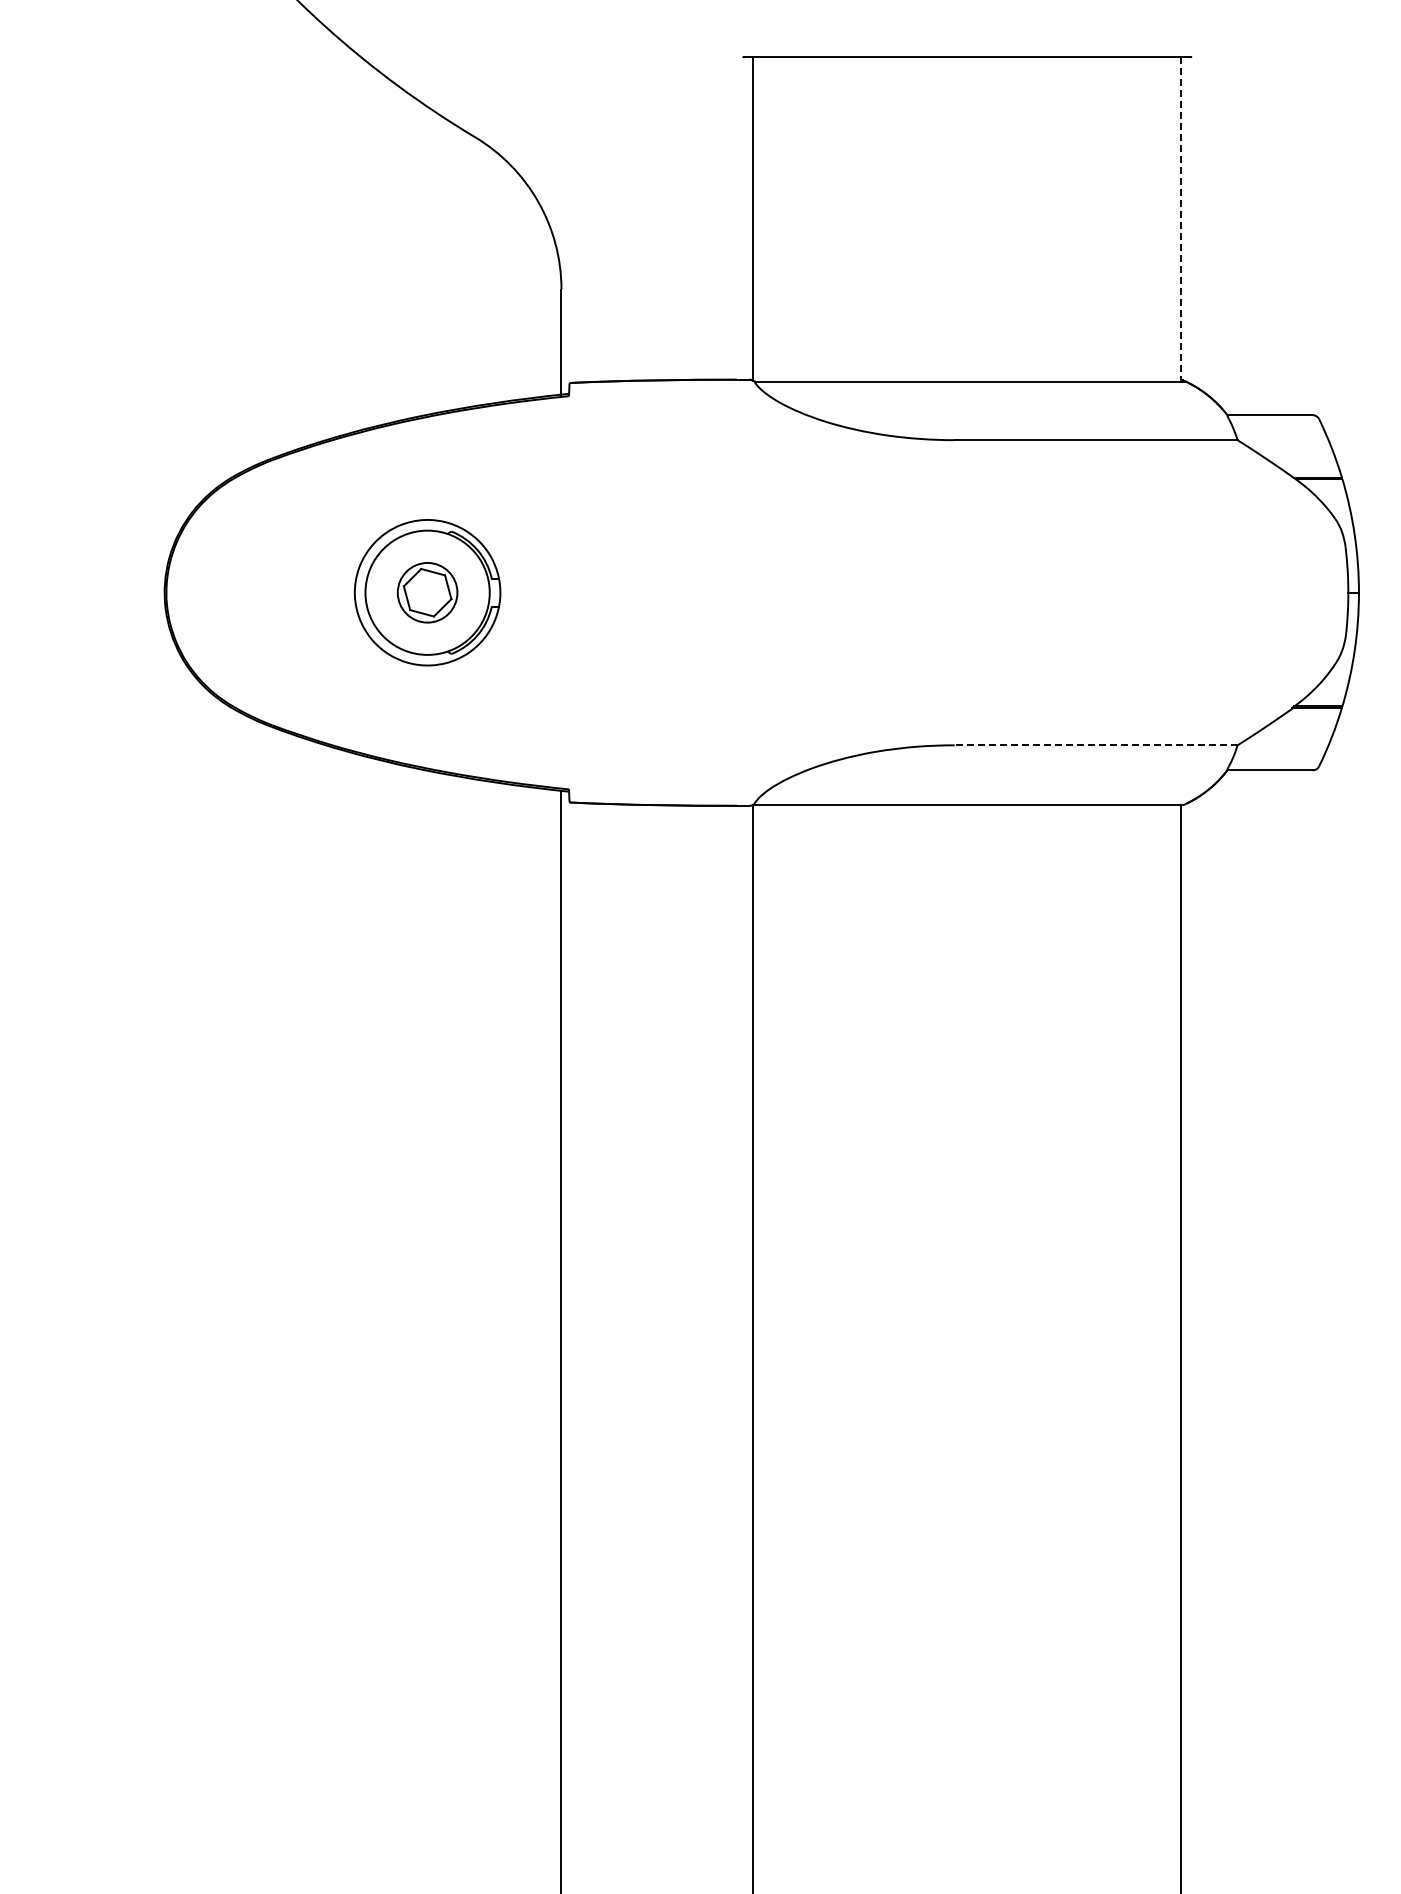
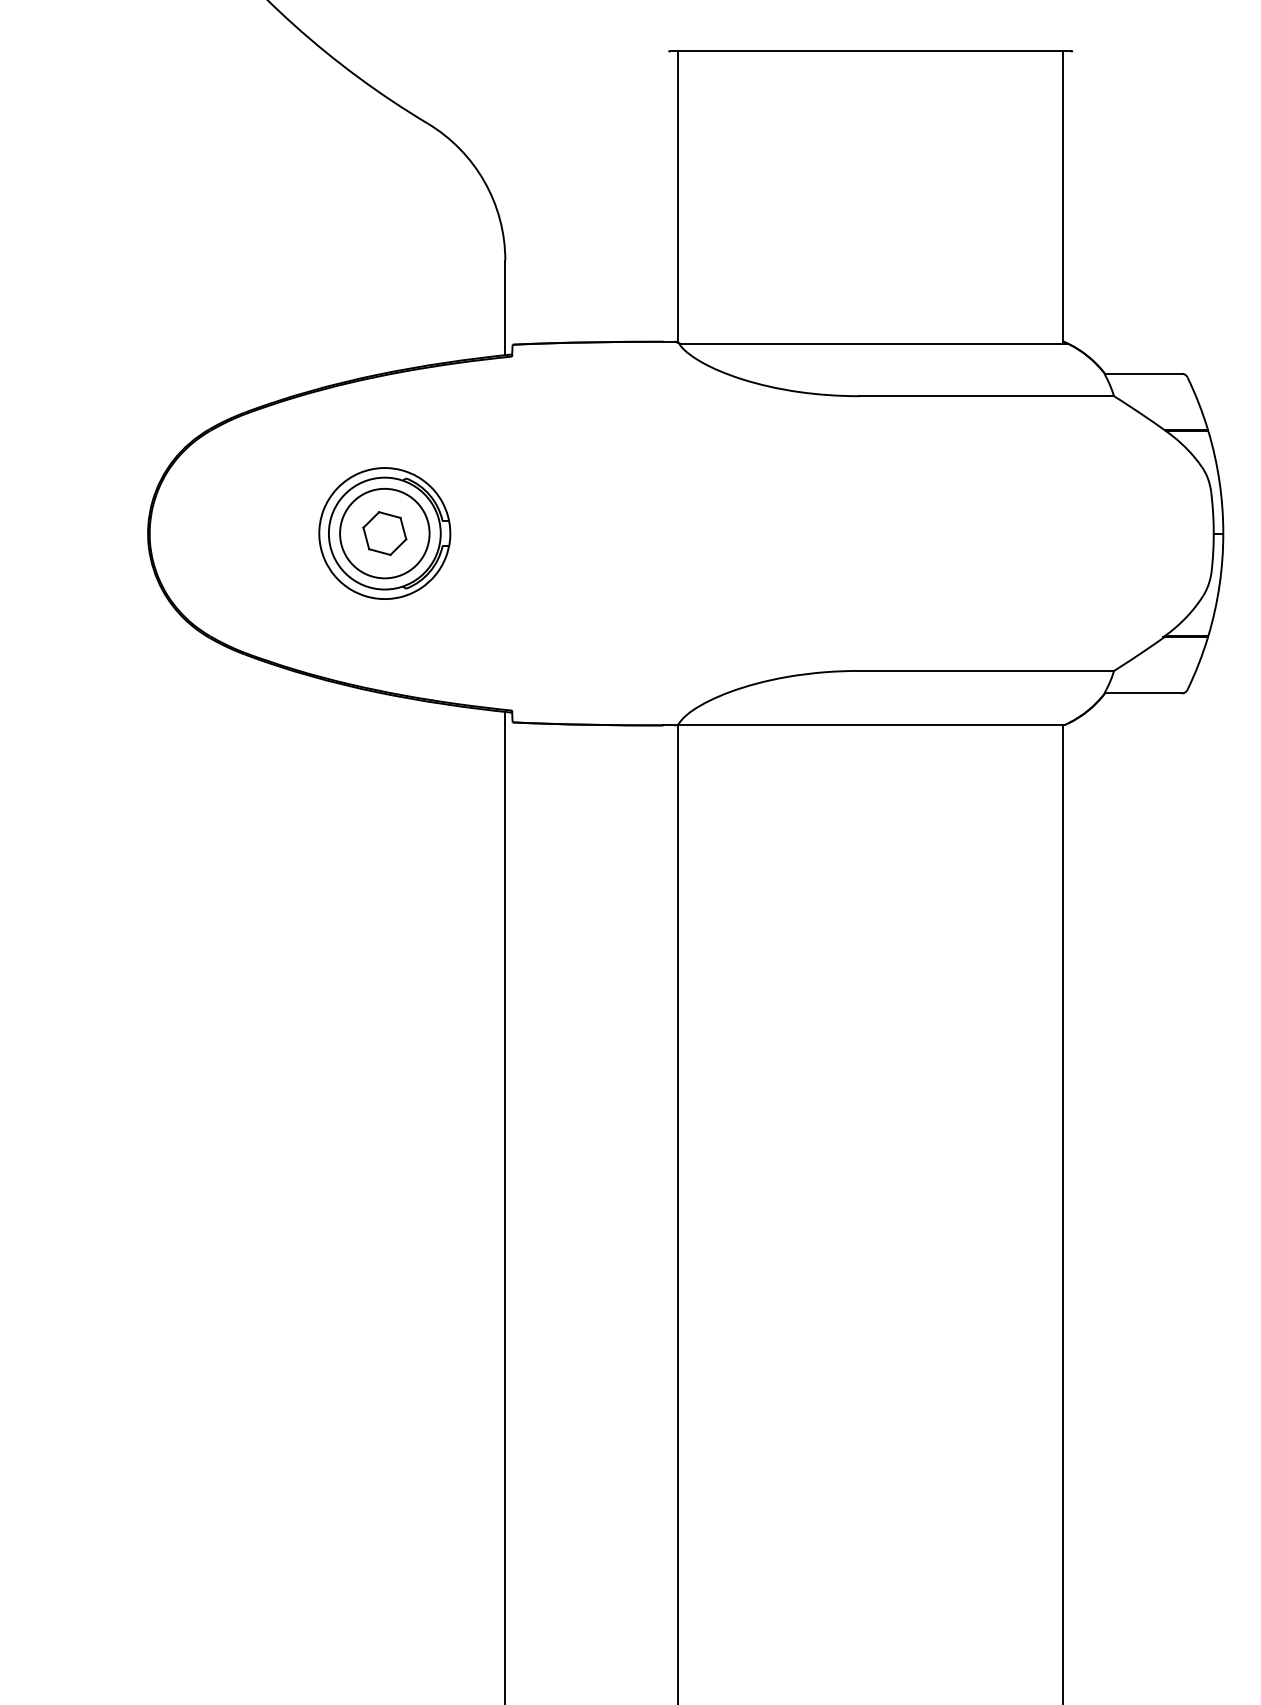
line: (1181, 219) -> (1063, 197), dashed -> solid
circle: (427, 592) -> (384, 533), size x1.67
line: (1095, 745) -> (986, 671), dashed -> solid

